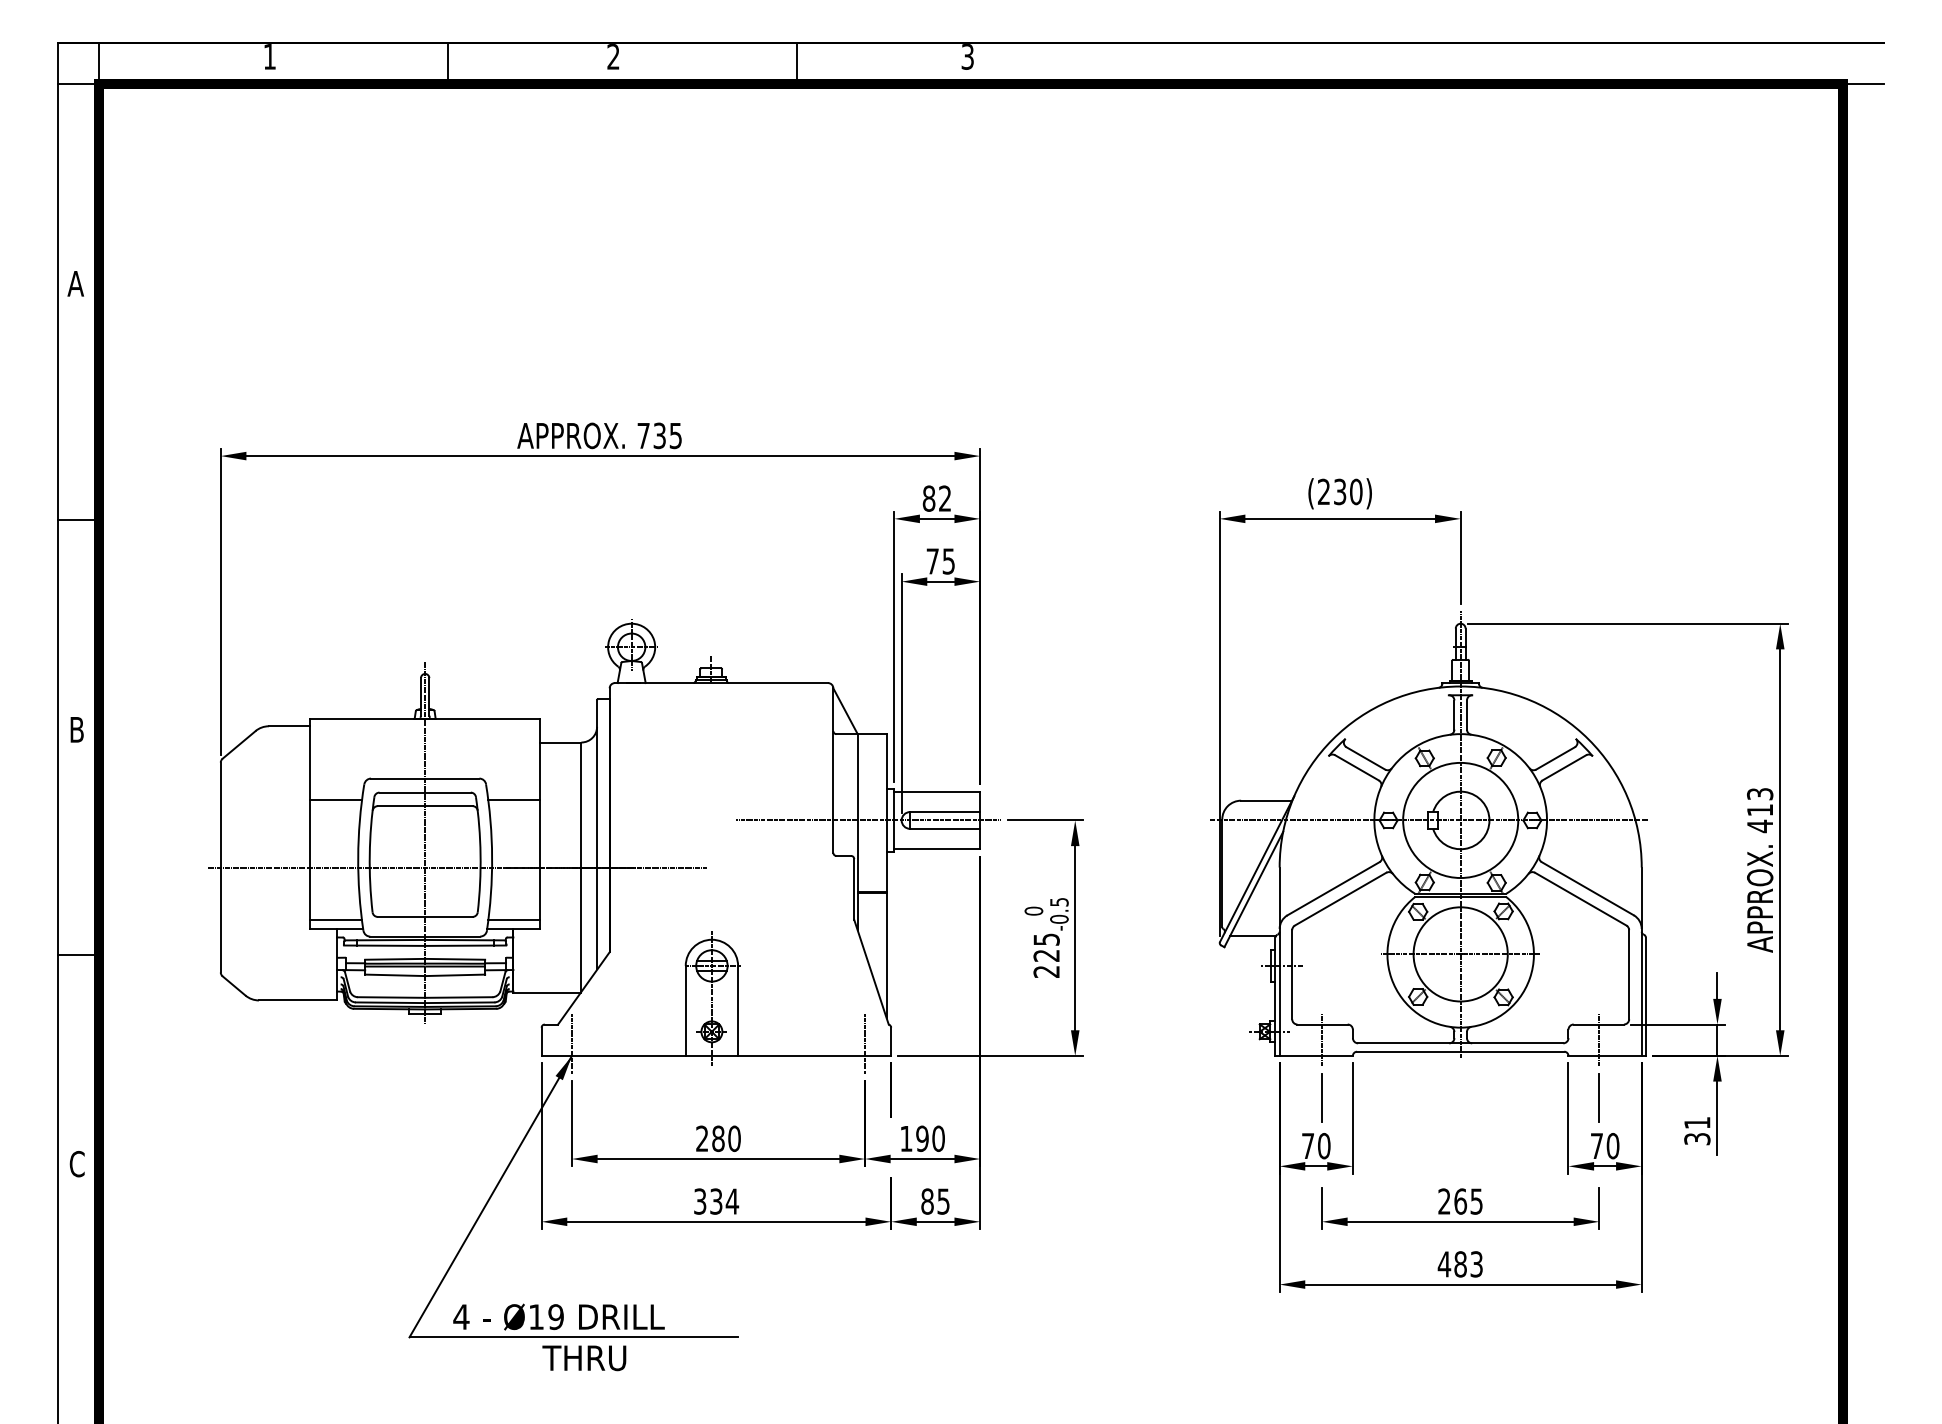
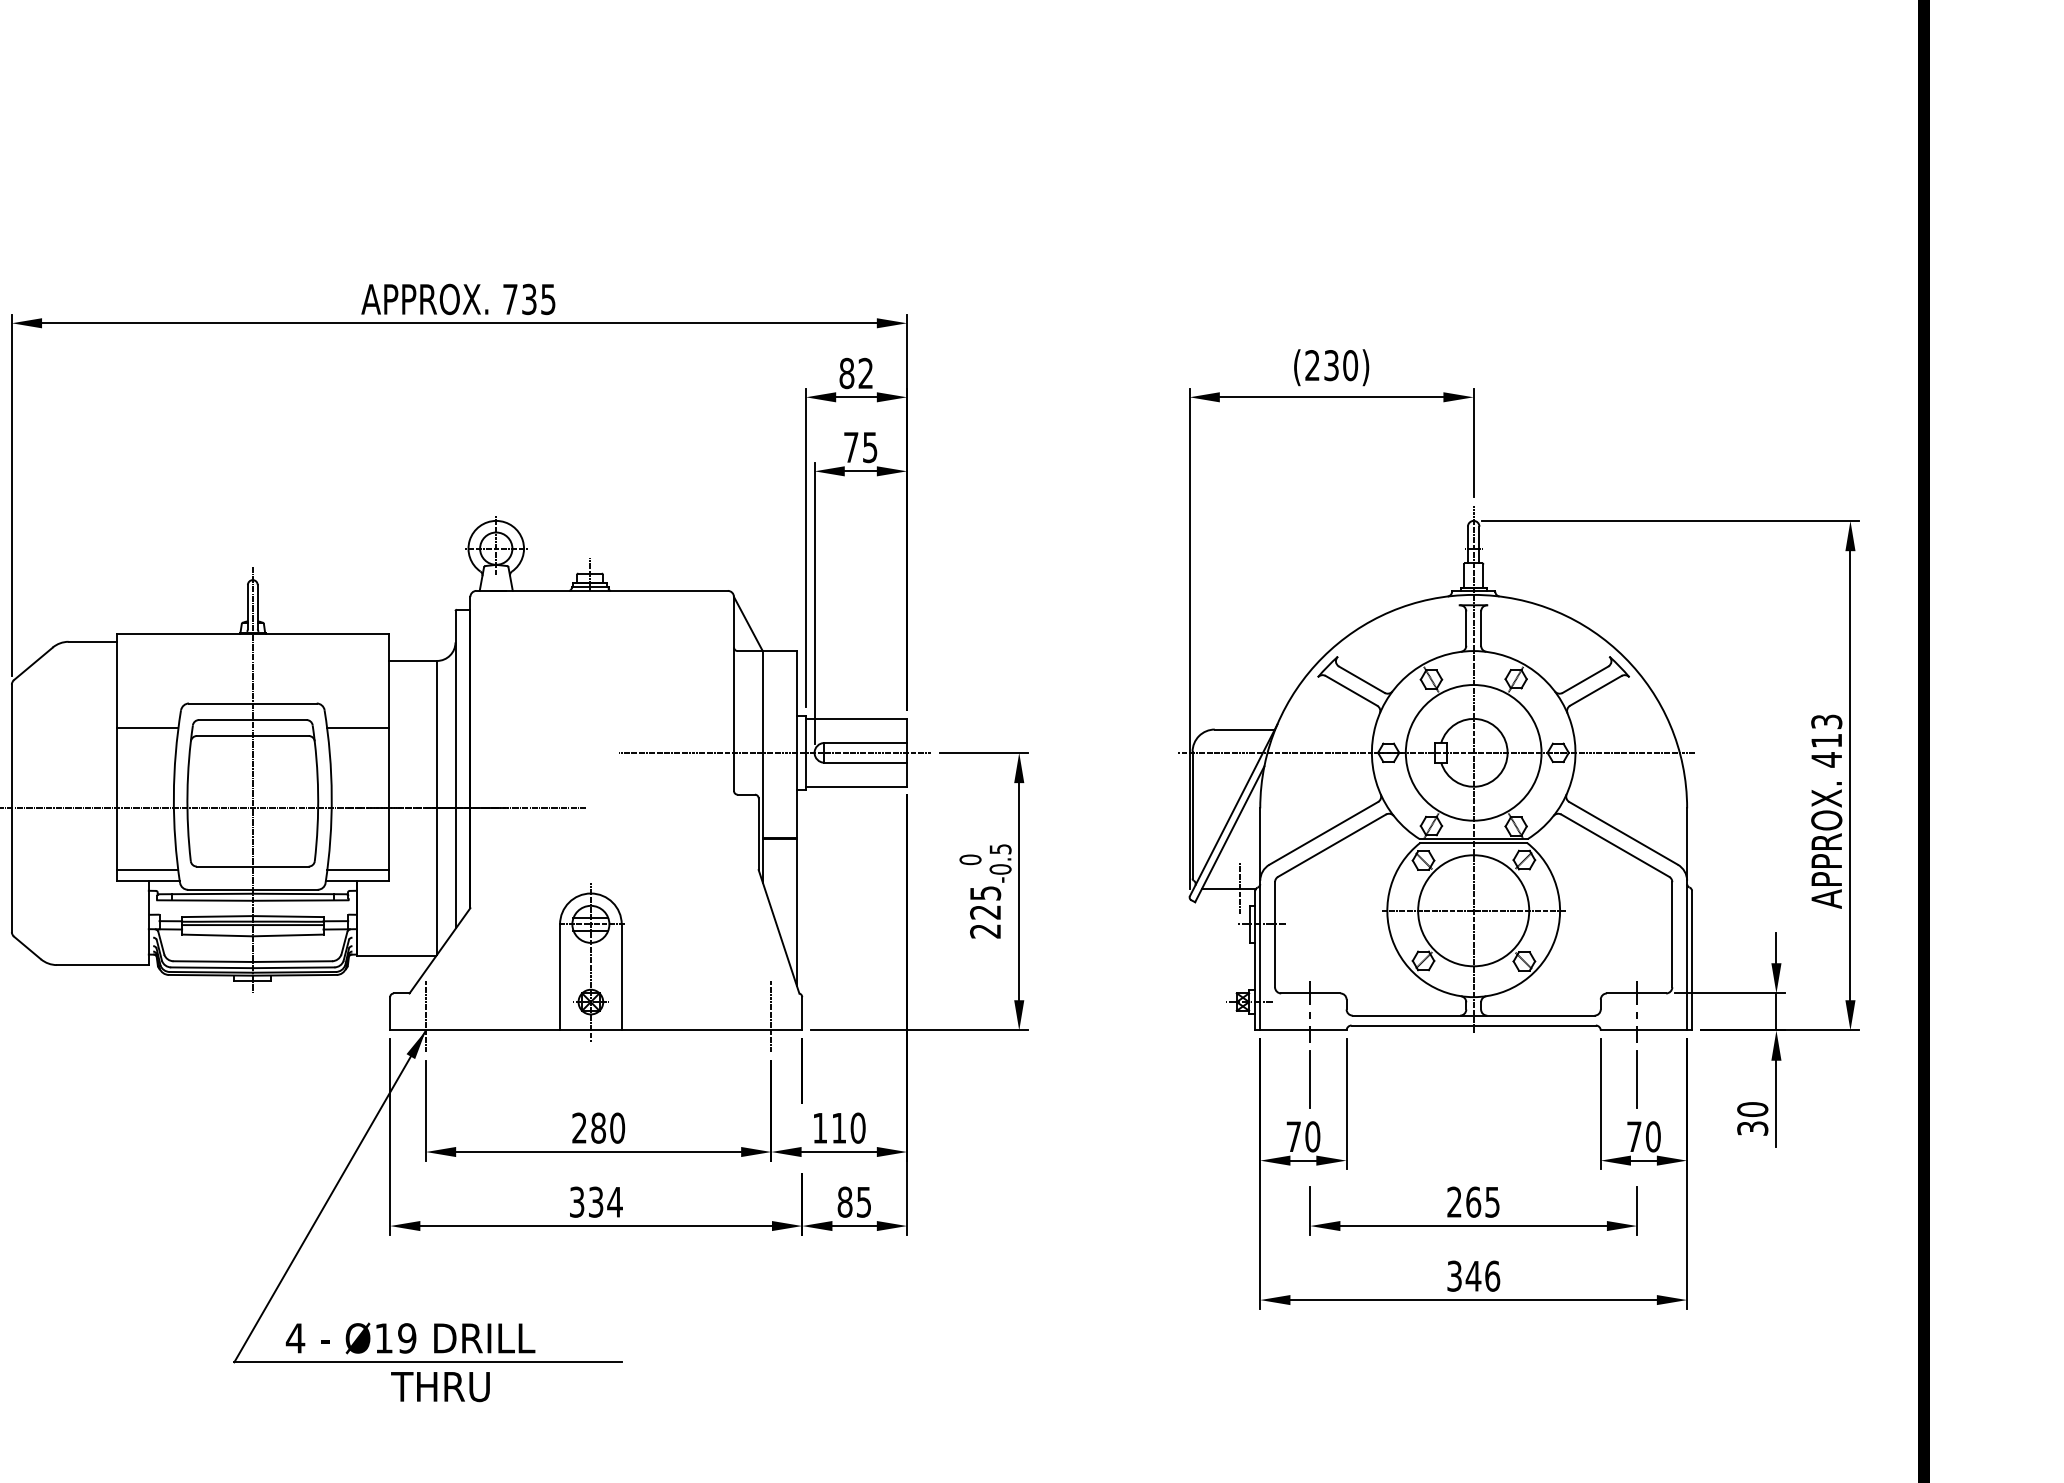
line: (1262, 935) -> (1240, 888), added
text: (1697, 1122) -> (1752, 1108), 31 -> 30
text: (922, 1138) -> (839, 1127), 190 -> 110
text: (1460, 1264) -> (1473, 1276), 483 -> 346

